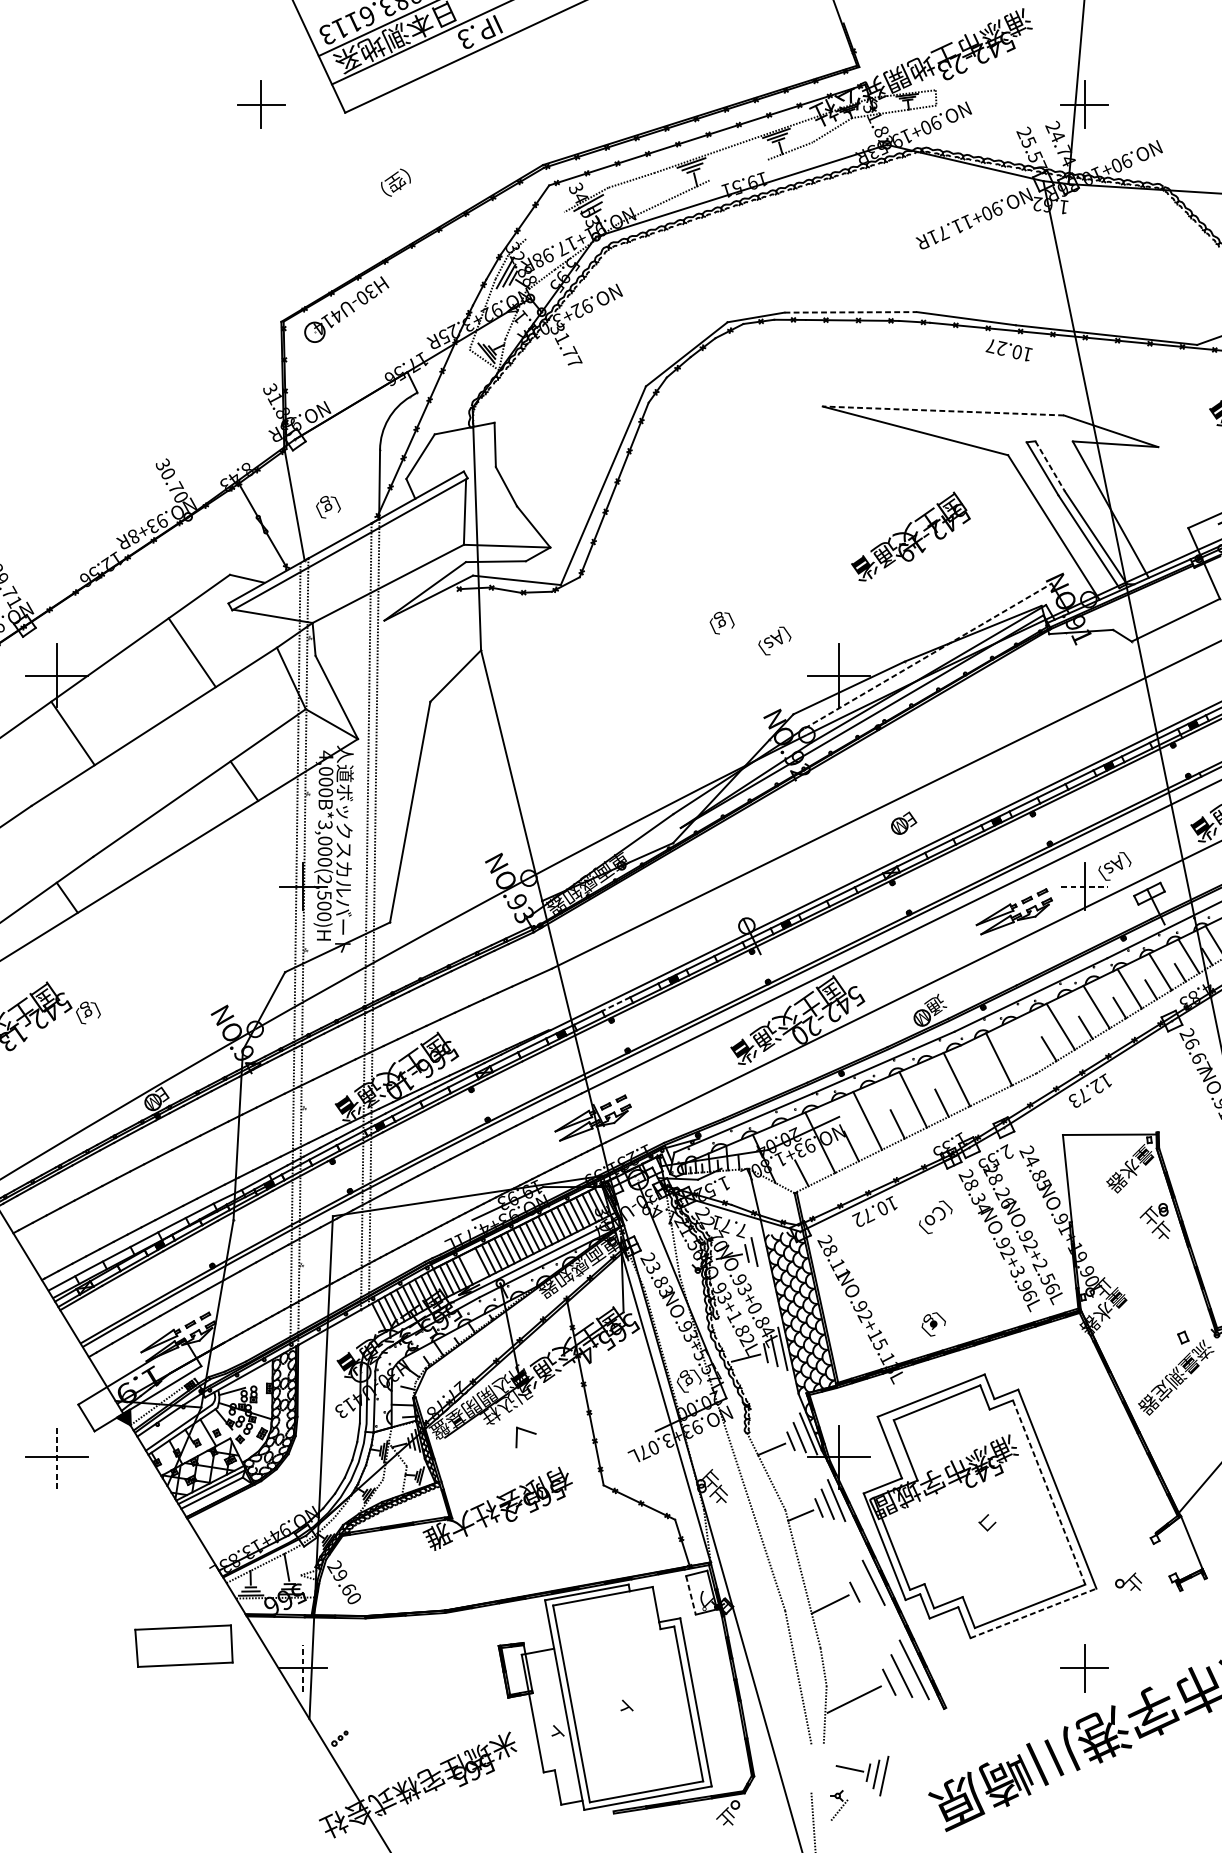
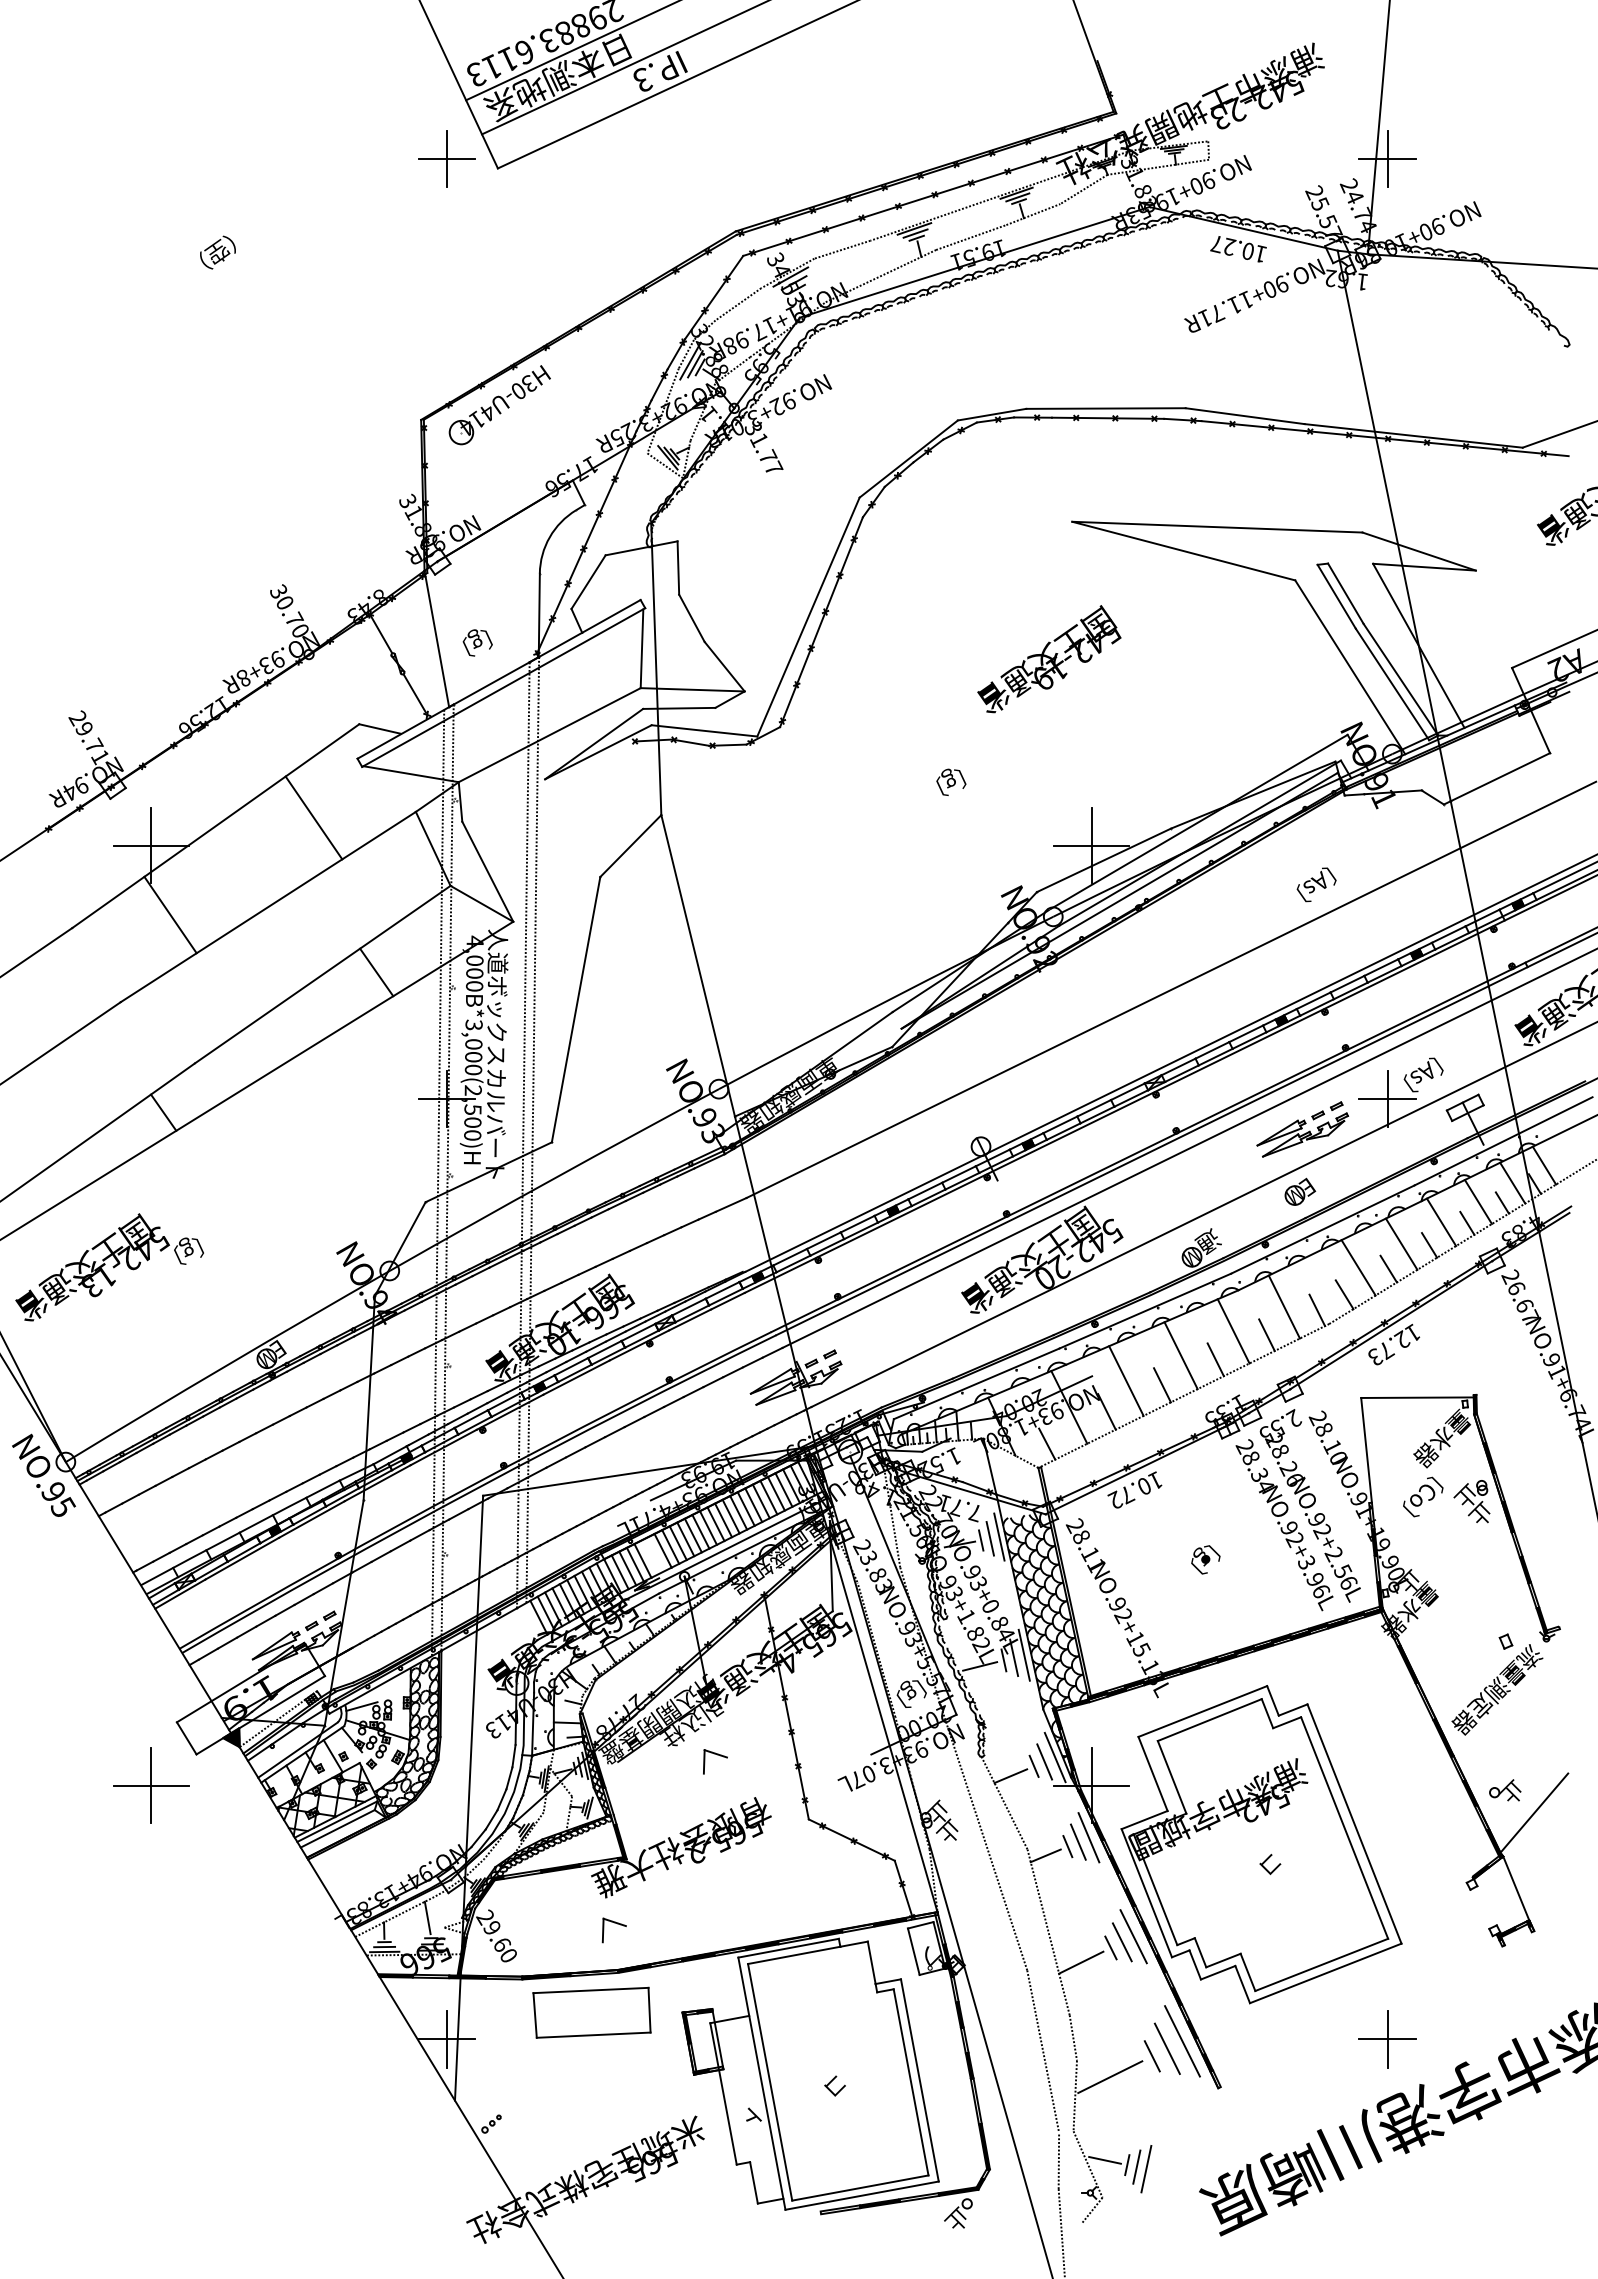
part: (260, 104) -> (446, 158), moved
line: (738, 170) -> (971, 237), added
text: (395, 182) -> (217, 252), moved
line: (545, 225) -> (738, 304), added
line: (850, 312) -> (1105, 408), dashed -> solid
text: (1009, 350) -> (1238, 249), moved
line: (942, 411) -> (1216, 527), dashed -> solid
line: (1049, 466) -> (1345, 593), dashed -> solid
text: (911, 536) -> (1049, 659), moved
text: (774, 640) -> (1316, 884), moved
line: (928, 655) -> (1199, 821), dashed -> solid
part: (904, 822) -> (1300, 1191), moved
line: (1085, 886) -> (1388, 1099), dashed -> solid
line: (615, 1004) -> (823, 1240), dashed -> solid
line: (1026, 1062) -> (1317, 1310), added
line: (984, 1082) -> (1266, 1334), added
text: (1038, 1172) -> (1331, 1443), 24.85 -> 28.10
text: (935, 1216) -> (1423, 1496), moved
line: (762, 1250) -> (999, 1536), added
text: (933, 1324) -> (1205, 1559), moved
line: (57, 1457) -> (151, 1785), dashed -> solid
line: (1049, 1492) -> (1344, 1828), dashed -> solid
part: (442, 1571) -> (614, 1923), added
part: (1128, 1581) -> (1505, 1790), moved
line: (864, 1587) -> (1122, 1942), added
line: (690, 1595) -> (913, 1951), dashed -> solid
line: (1034, 1613) -> (1326, 1973), dashed -> solid
part: (183, 1645) -> (591, 2012), moved
line: (303, 1667) -> (447, 2038), dashed -> solid
text: (625, 1706) -> (834, 2085), ト -> コ
line: (811, 1768) -> (1058, 2160), added
line: (835, 1772) -> (1087, 2164), added

